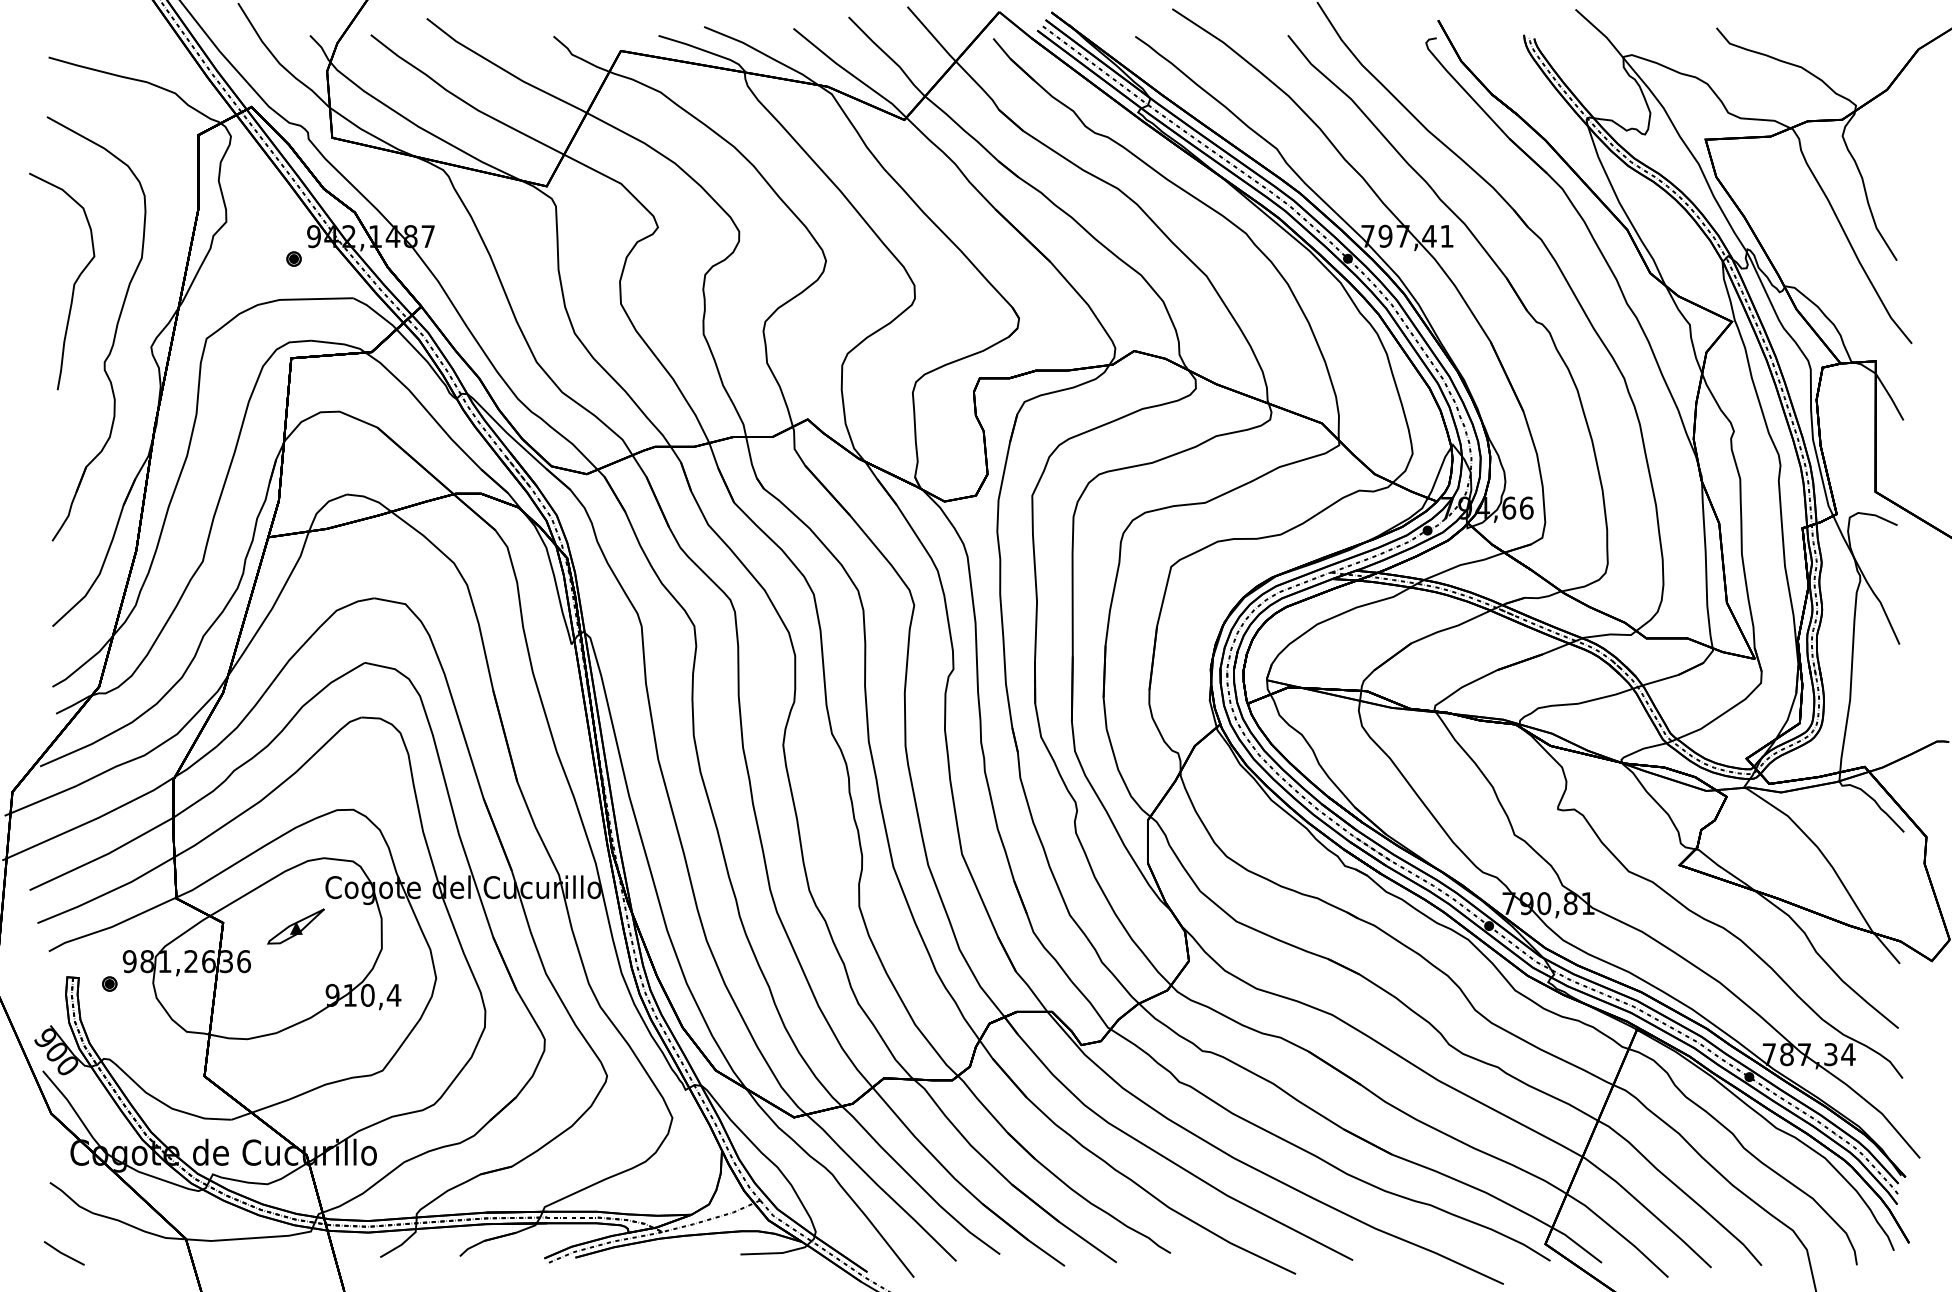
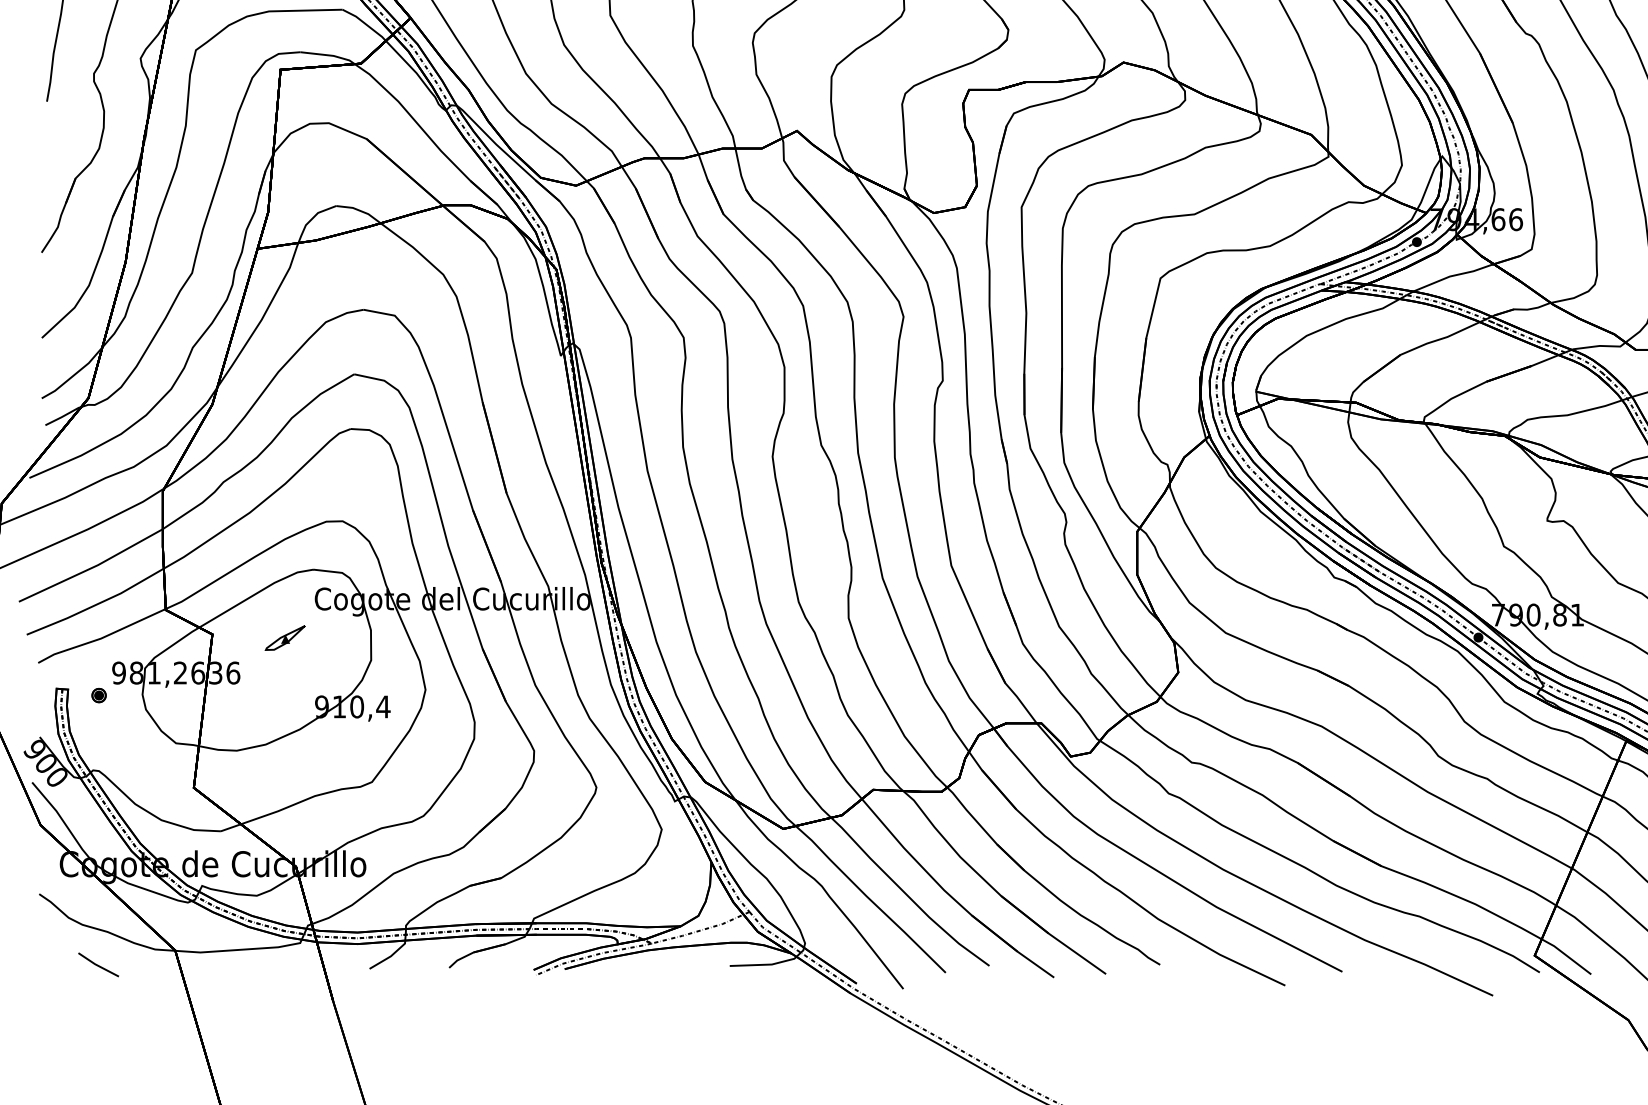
part: (295, 926) -> (284, 638), size x0.7
line: (63, 1253) -> (97, 965), moved

